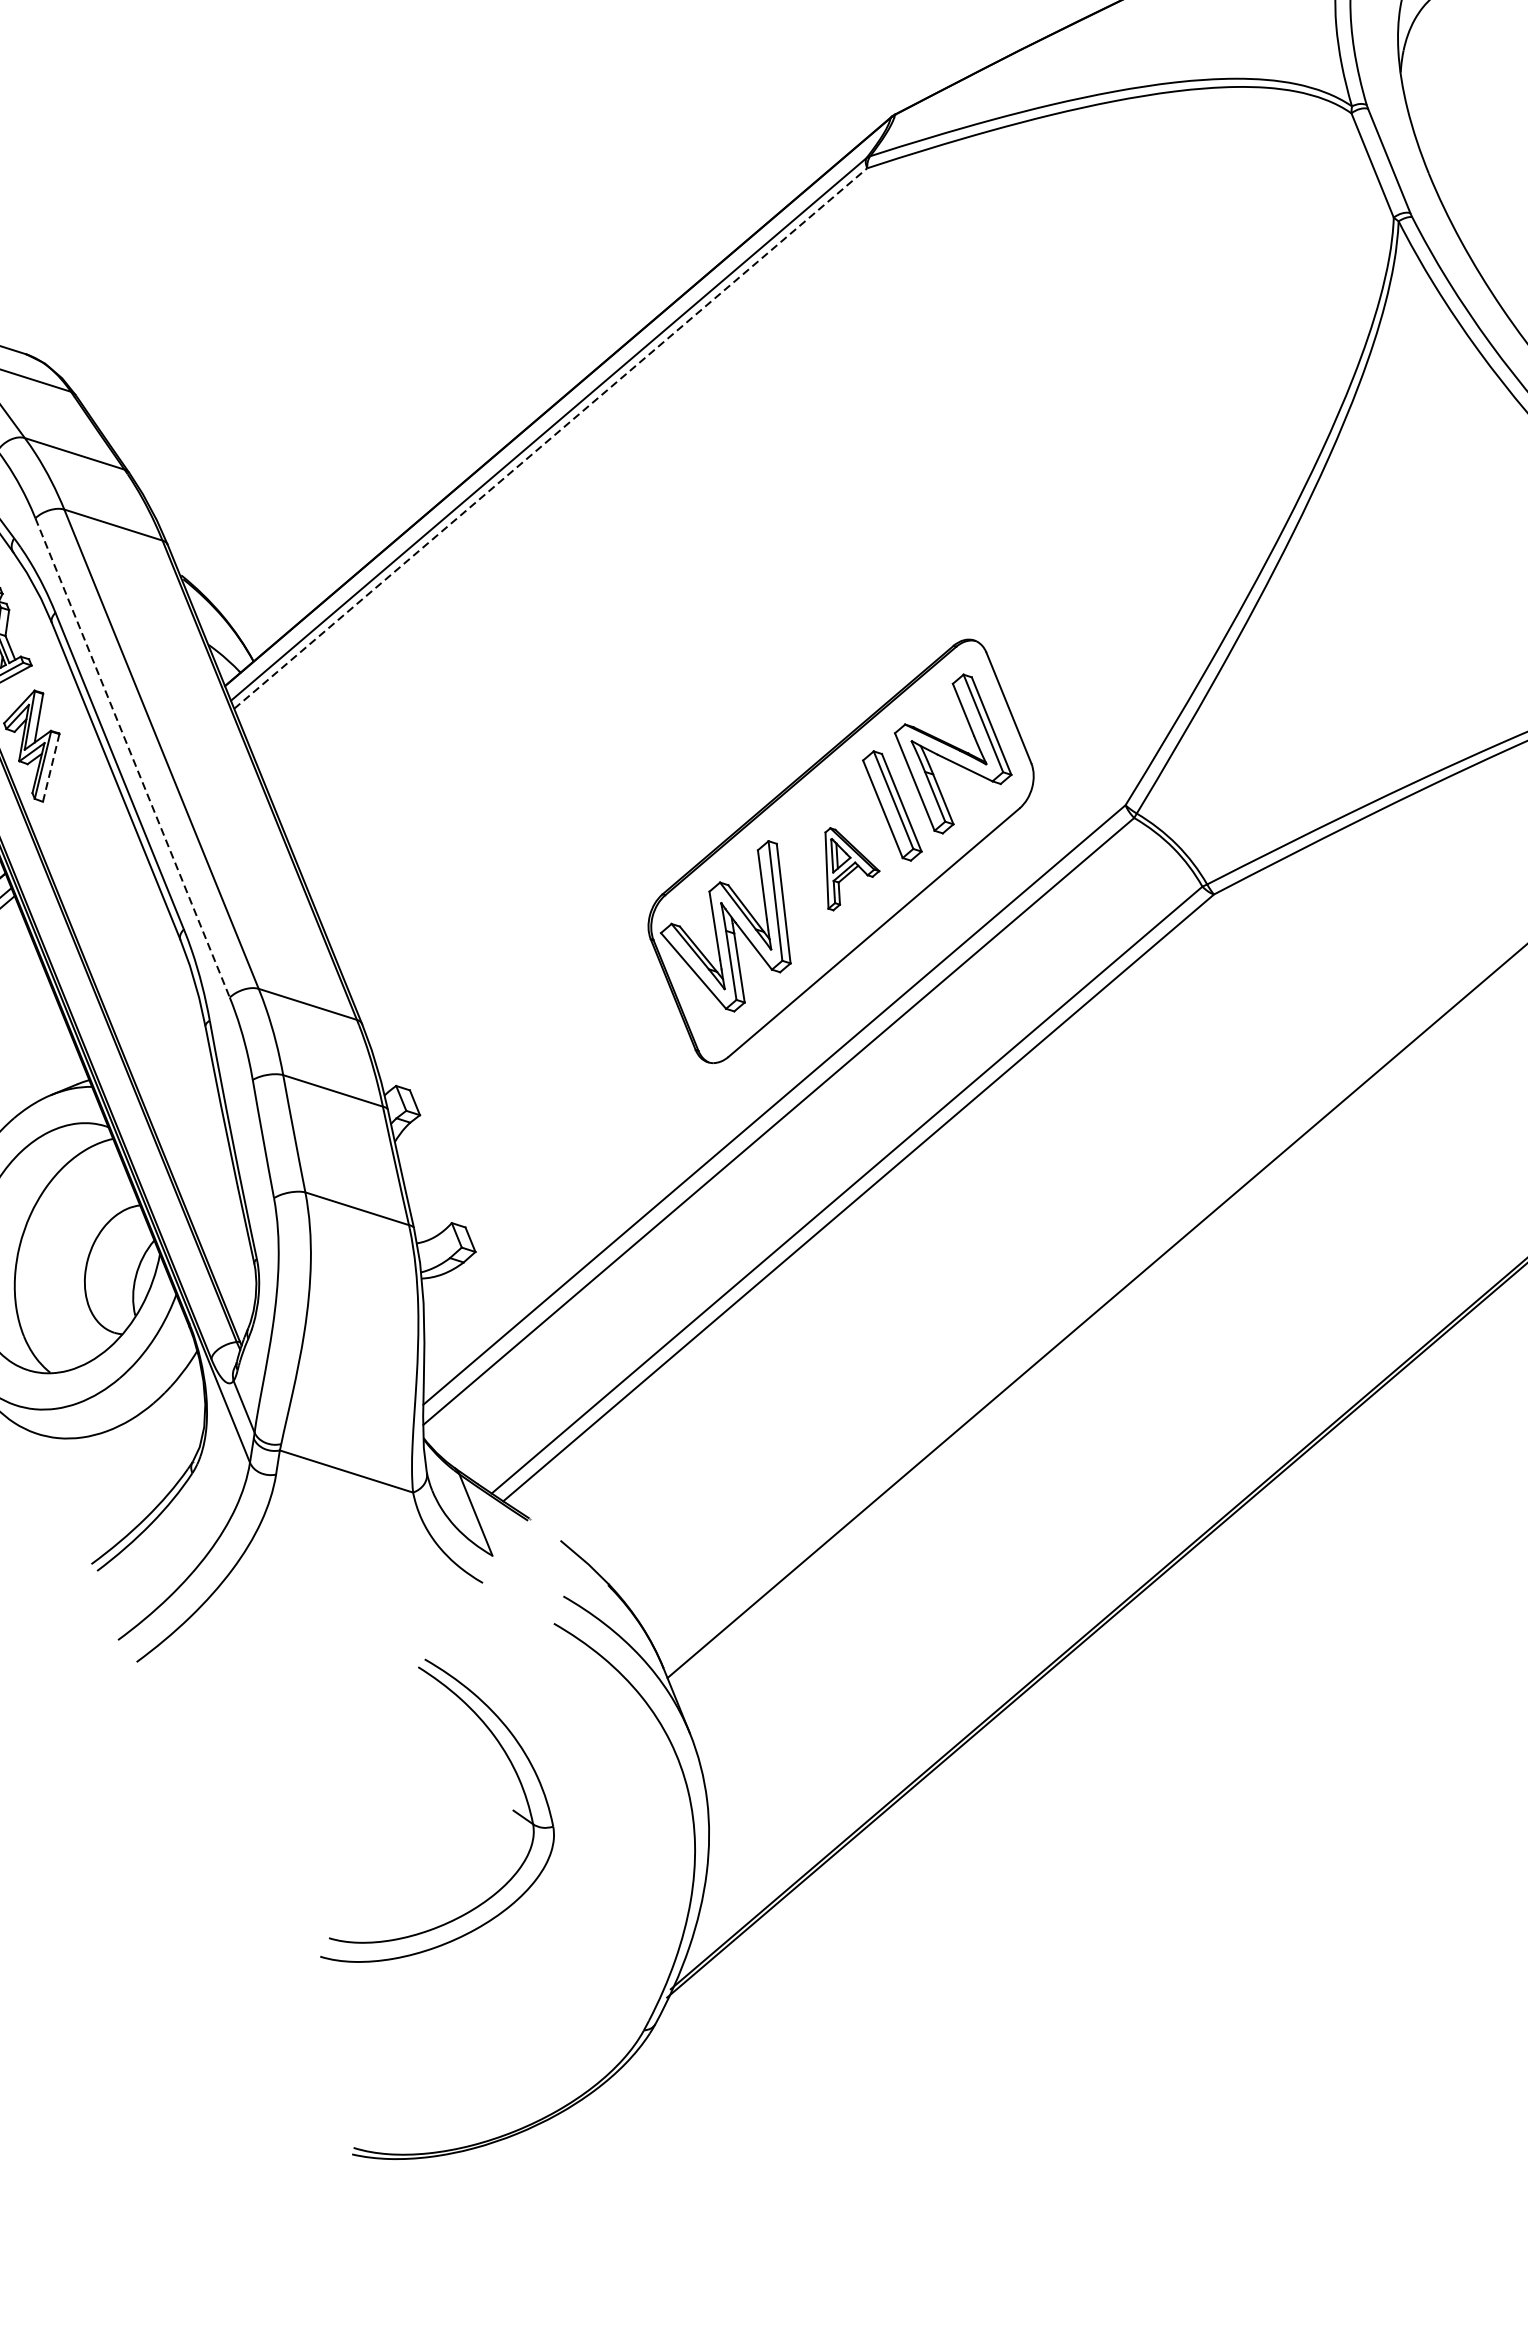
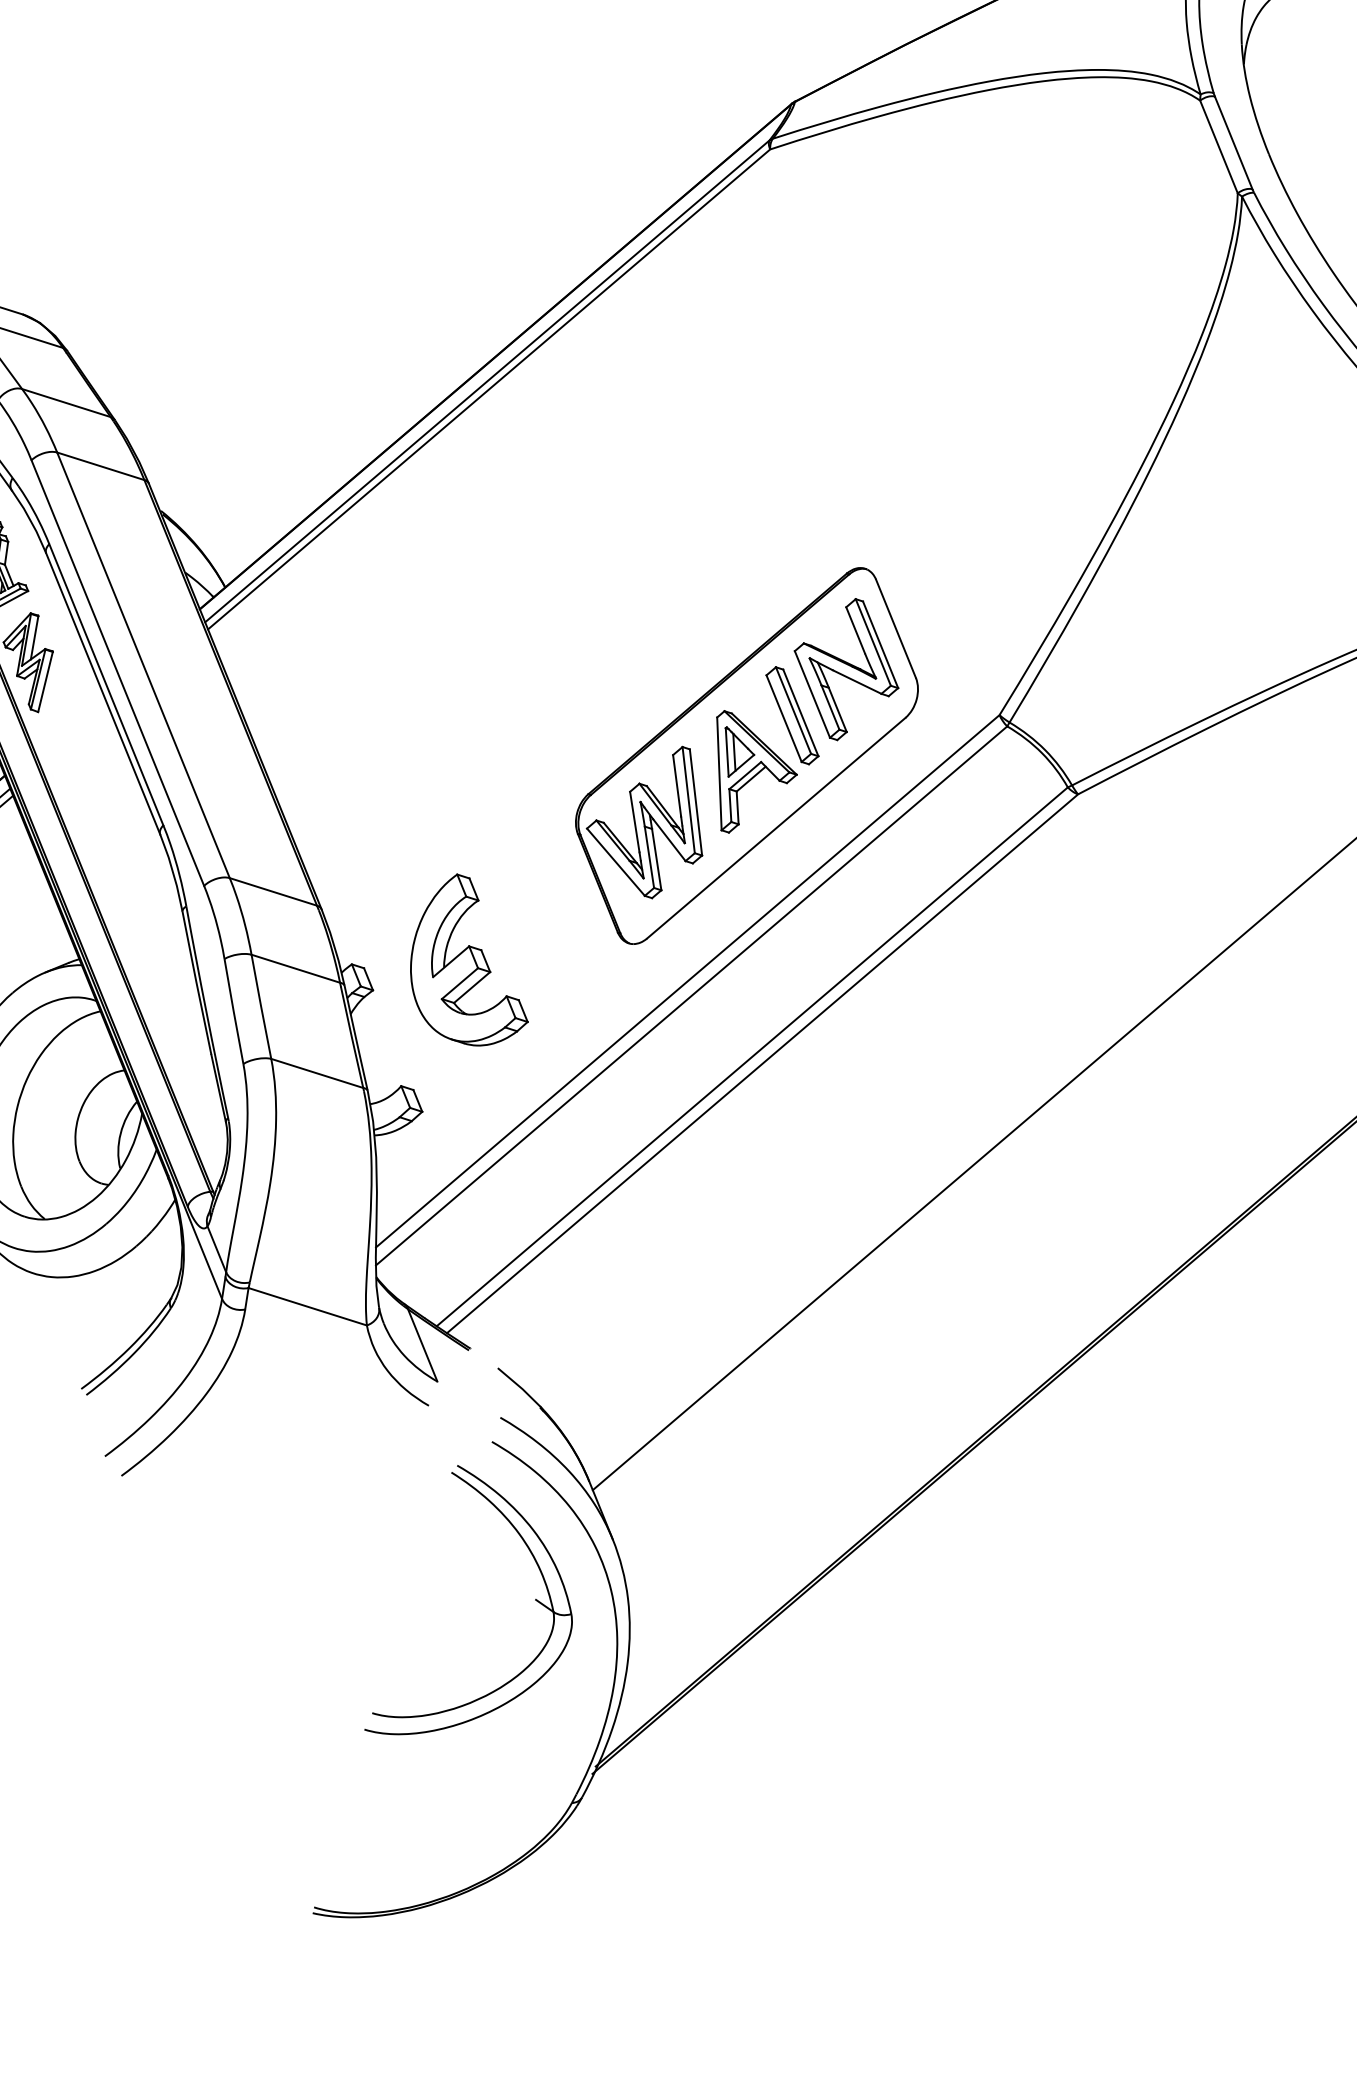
line: (551, 438) -> (489, 389), dashed -> solid
line: (132, 758) -> (117, 673), dashed -> solid
line: (51, 768) -> (45, 682), dashed -> solid
part: (851, 868) -> (756, 771), size x1.67
part: (528, 1080) -> (469, 959), added
part: (512, 1811) -> (535, 1600), moved

